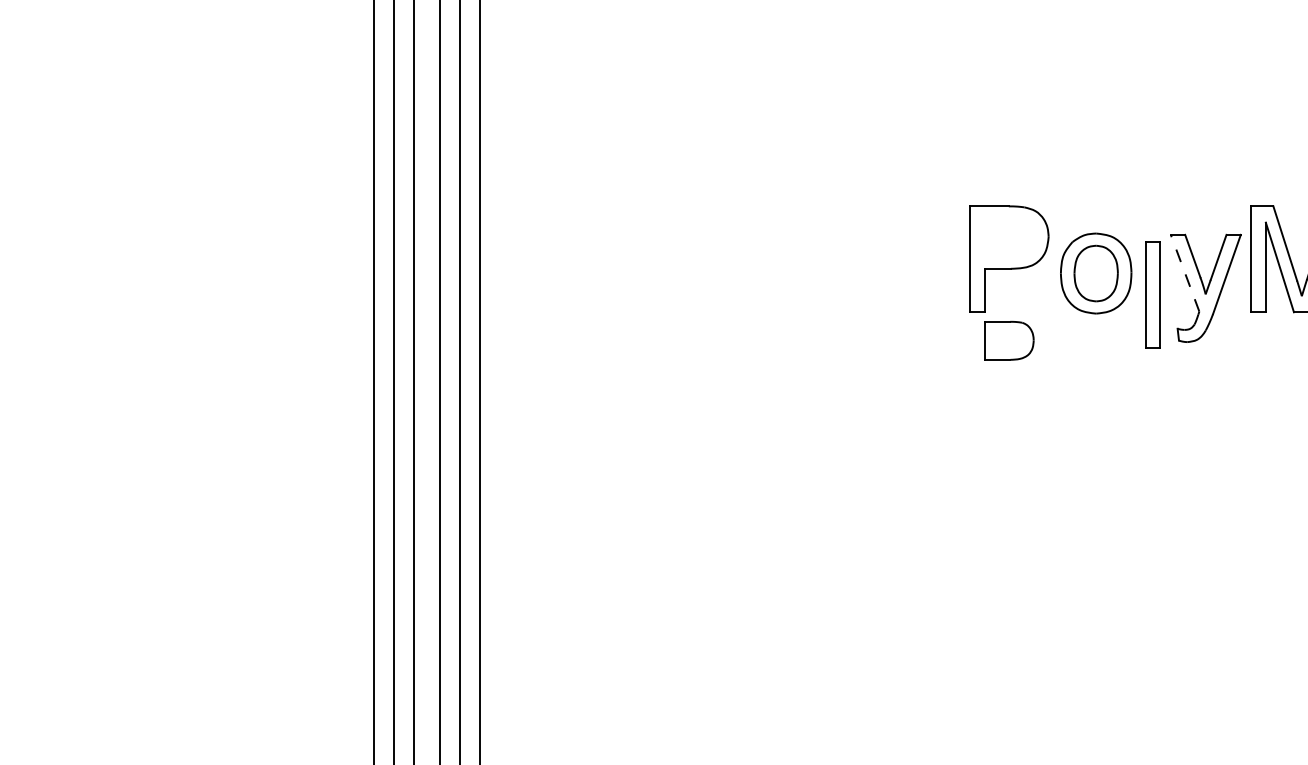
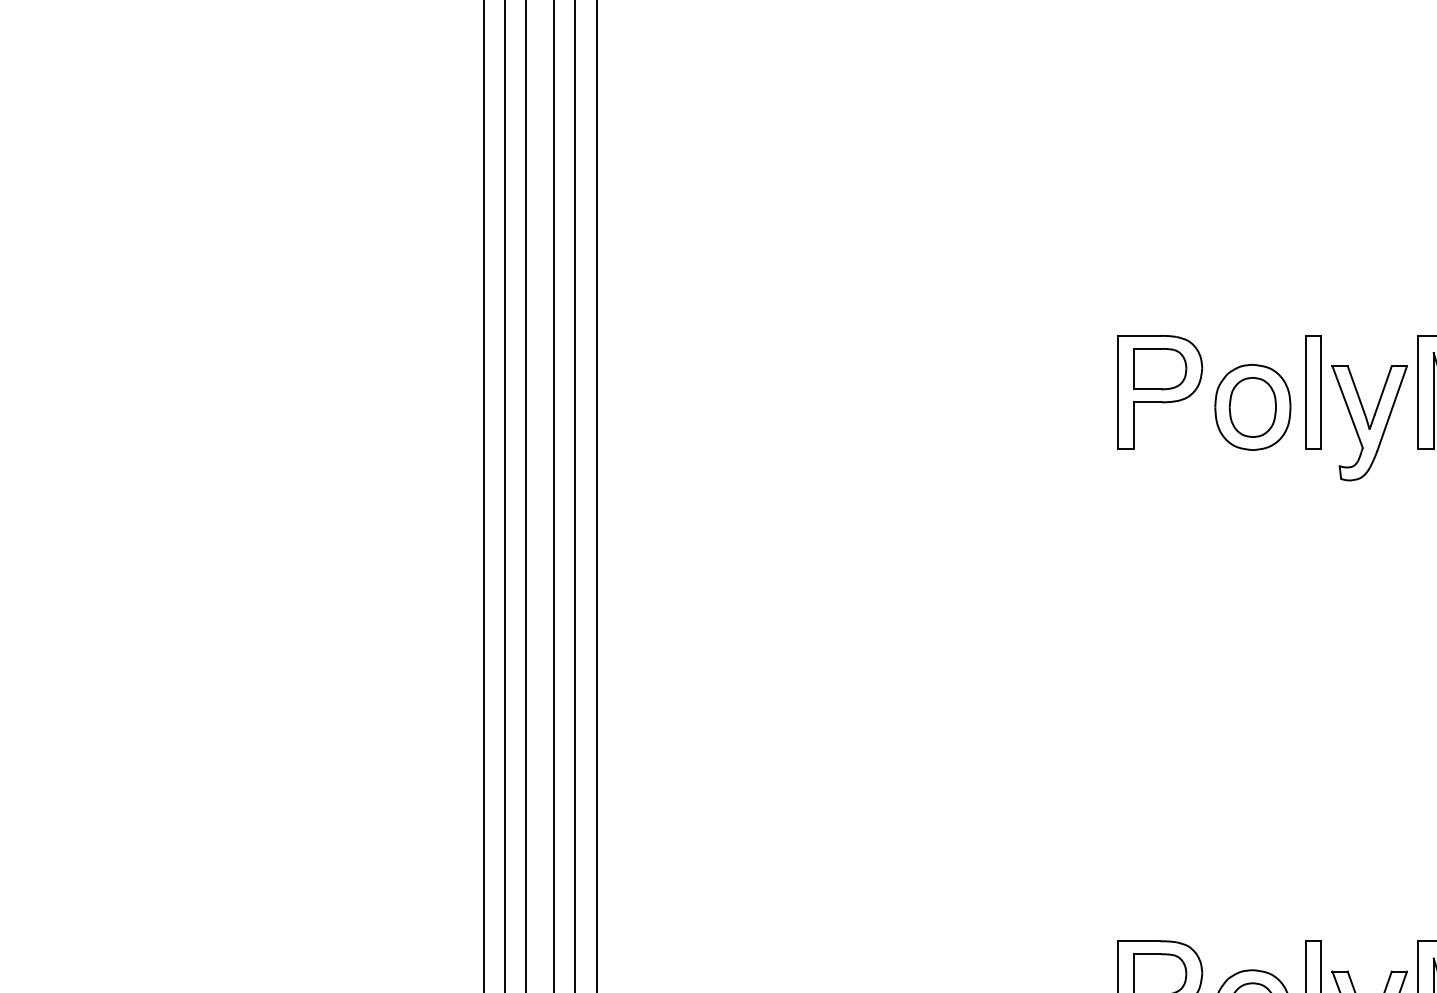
line: (1184, 273) -> (1347, 407), dashed -> solid
part: (1153, 295) -> (1313, 392), moved
part: (1009, 341) -> (1160, 369), moved

